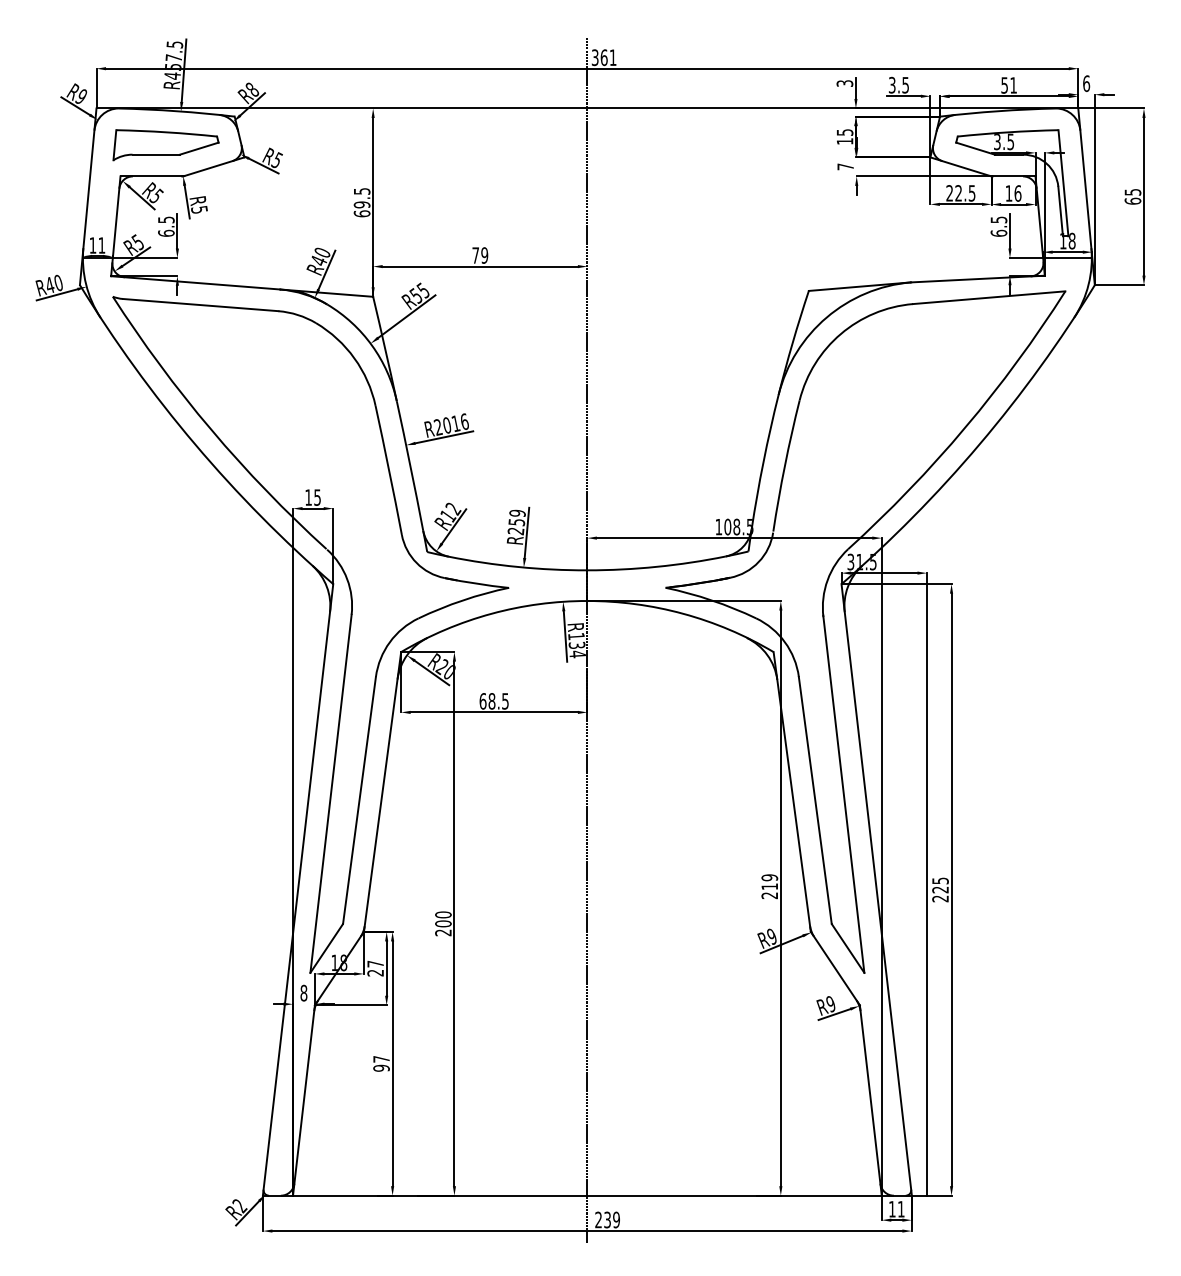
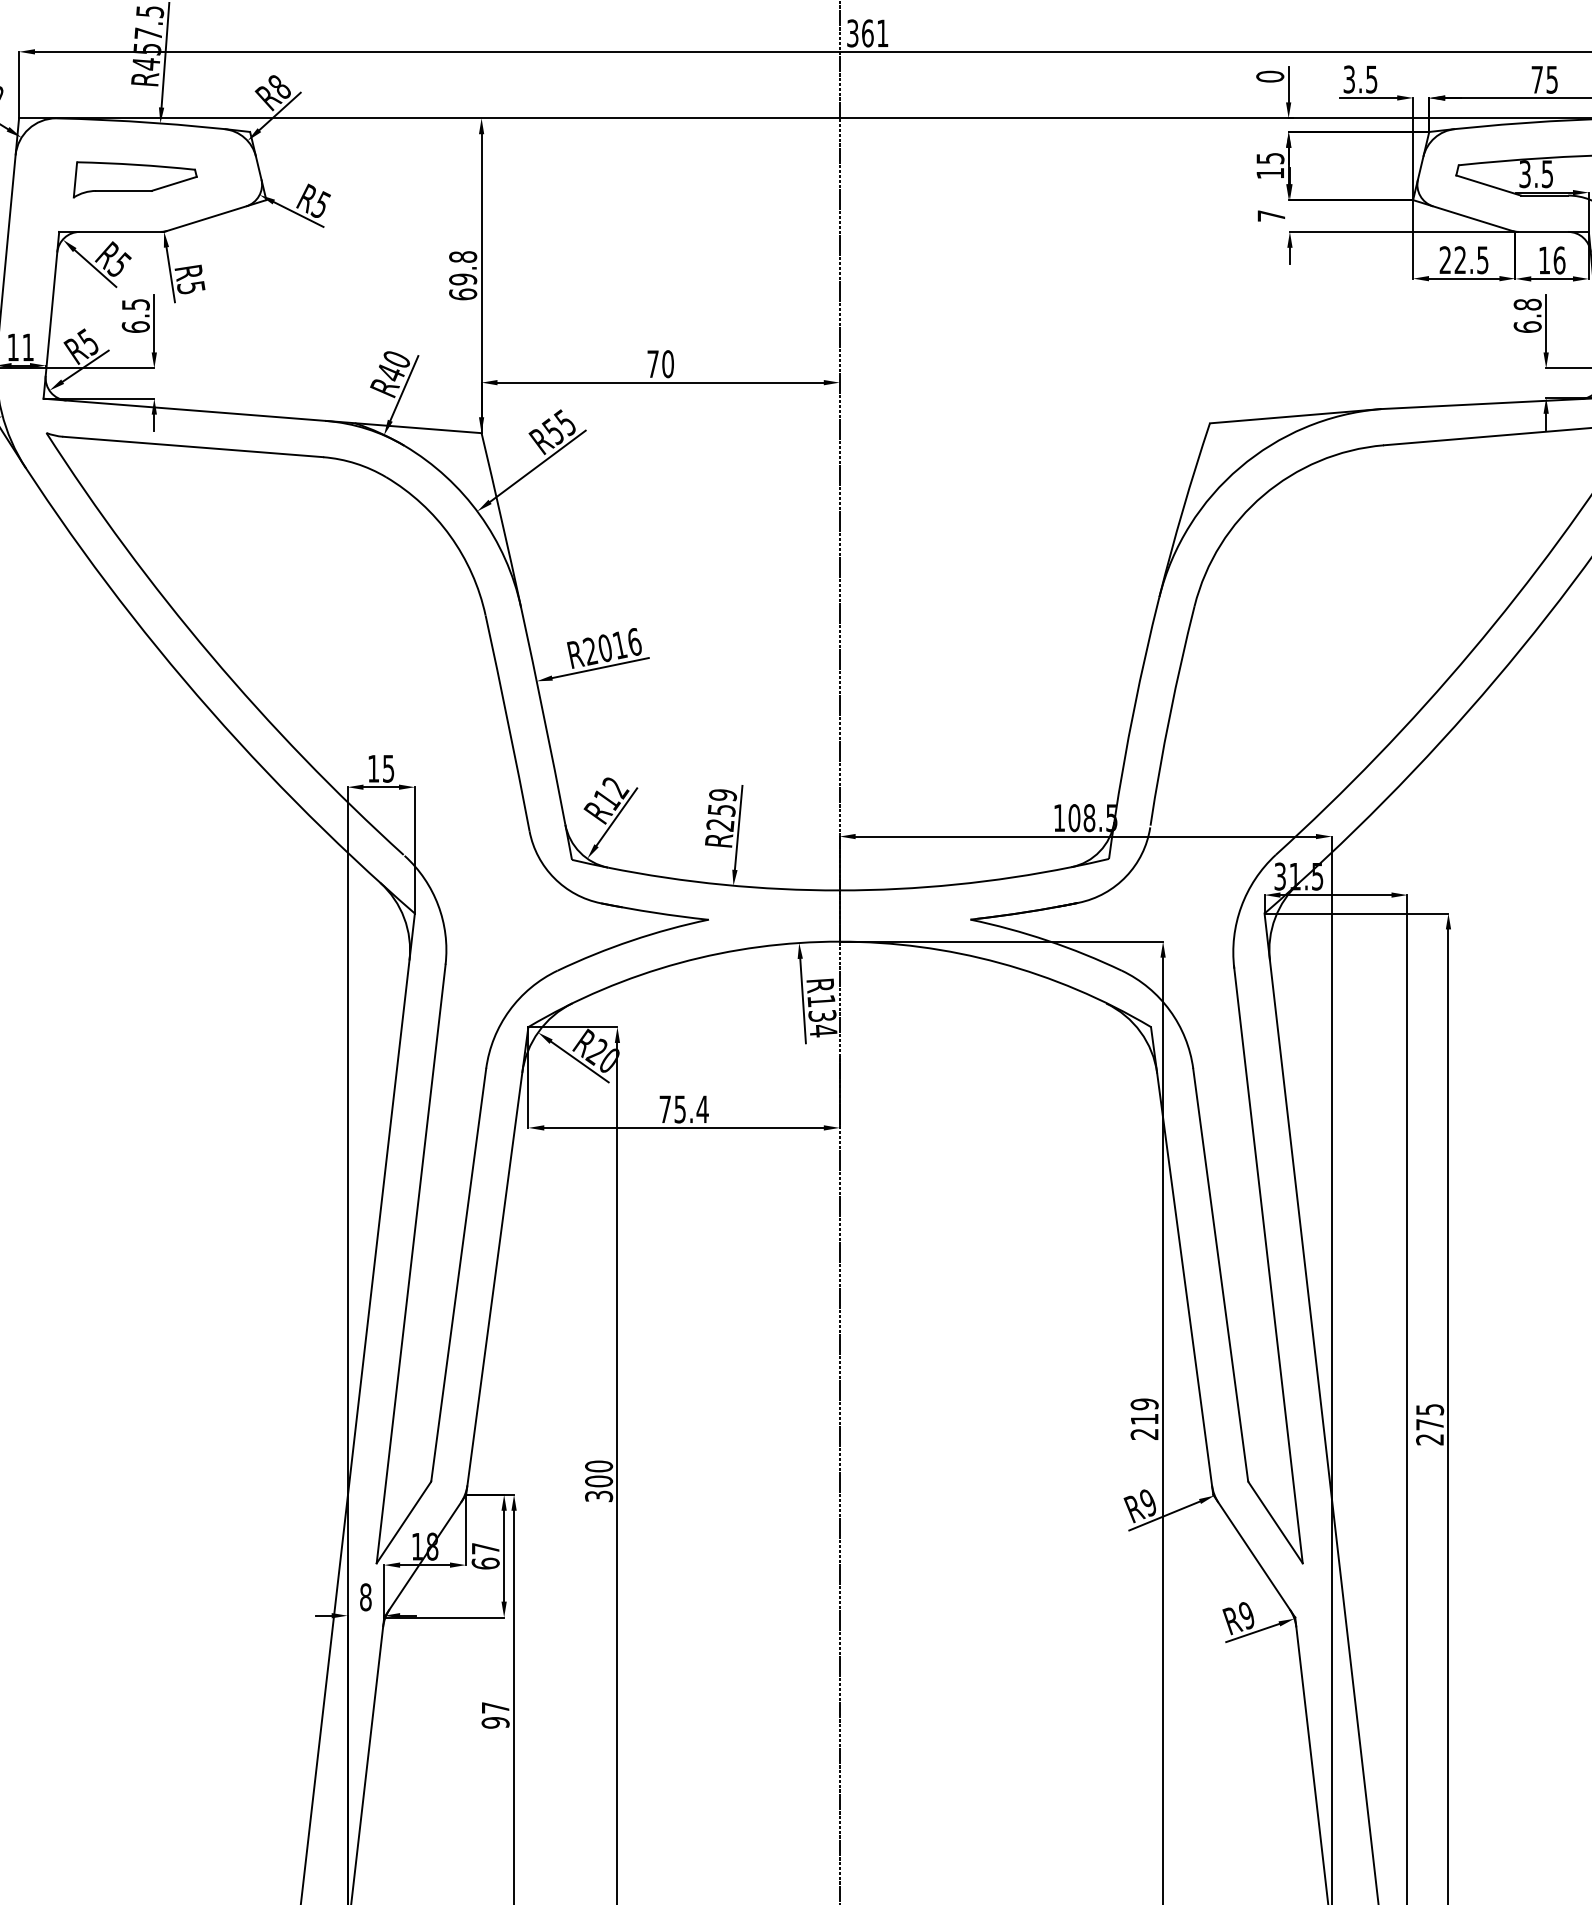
text: (844, 83) -> (1269, 76), 3 -> 0
text: (1008, 85) -> (1543, 79), 51 -> 75
part: (165, 145) -> (134, 180), size x0.7
text: (361, 191) -> (462, 257), 69.5 -> 69.8
text: (998, 219) -> (1526, 303), 6.5 -> 6.8
text: (484, 255) -> (667, 364), 79 -> 70
text: (494, 701) -> (684, 1109), 68.5 -> 75.4
text: (940, 889) -> (1429, 1423), 225 -> 275
text: (443, 932) -> (599, 1495), 200 -> 300
text: (375, 972) -> (485, 1562), 27 -> 67

